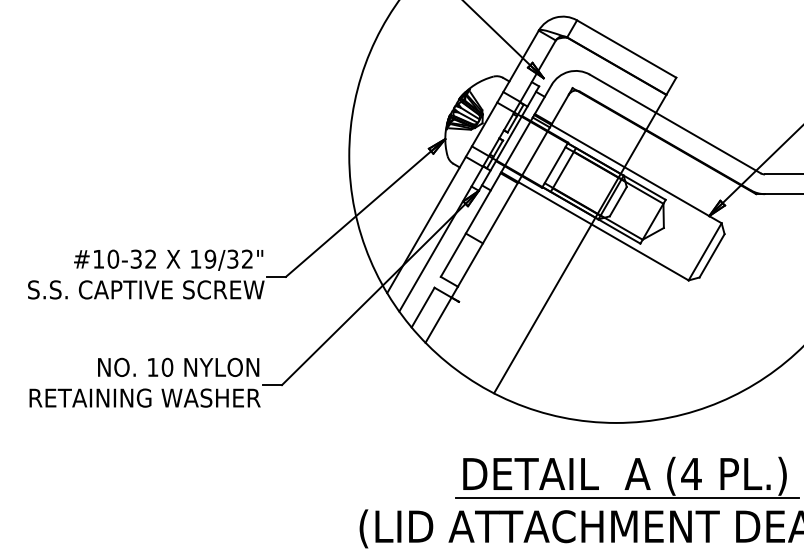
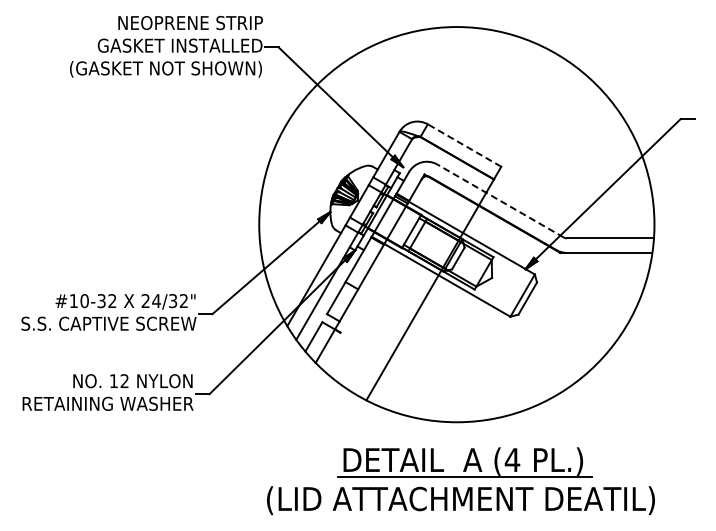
line: (626, 48) -> (464, 145), solid -> dashed
line: (675, 123) -> (500, 200), solid -> dashed
text: (202, 259) -> (150, 301), 19/32" -> 24/32"
text: (167, 367) -> (124, 381), 10 -> 12

